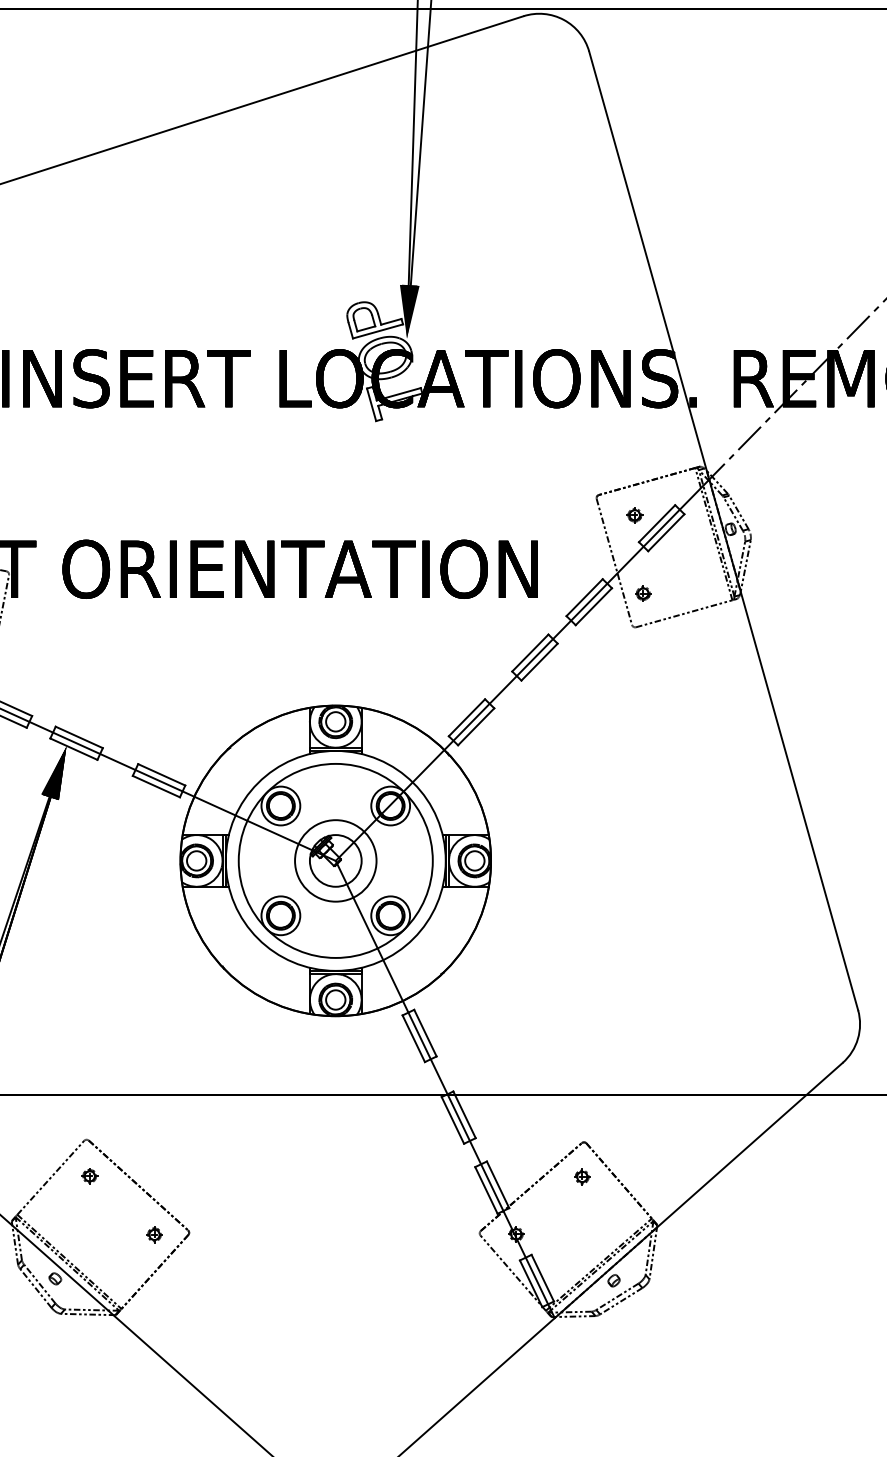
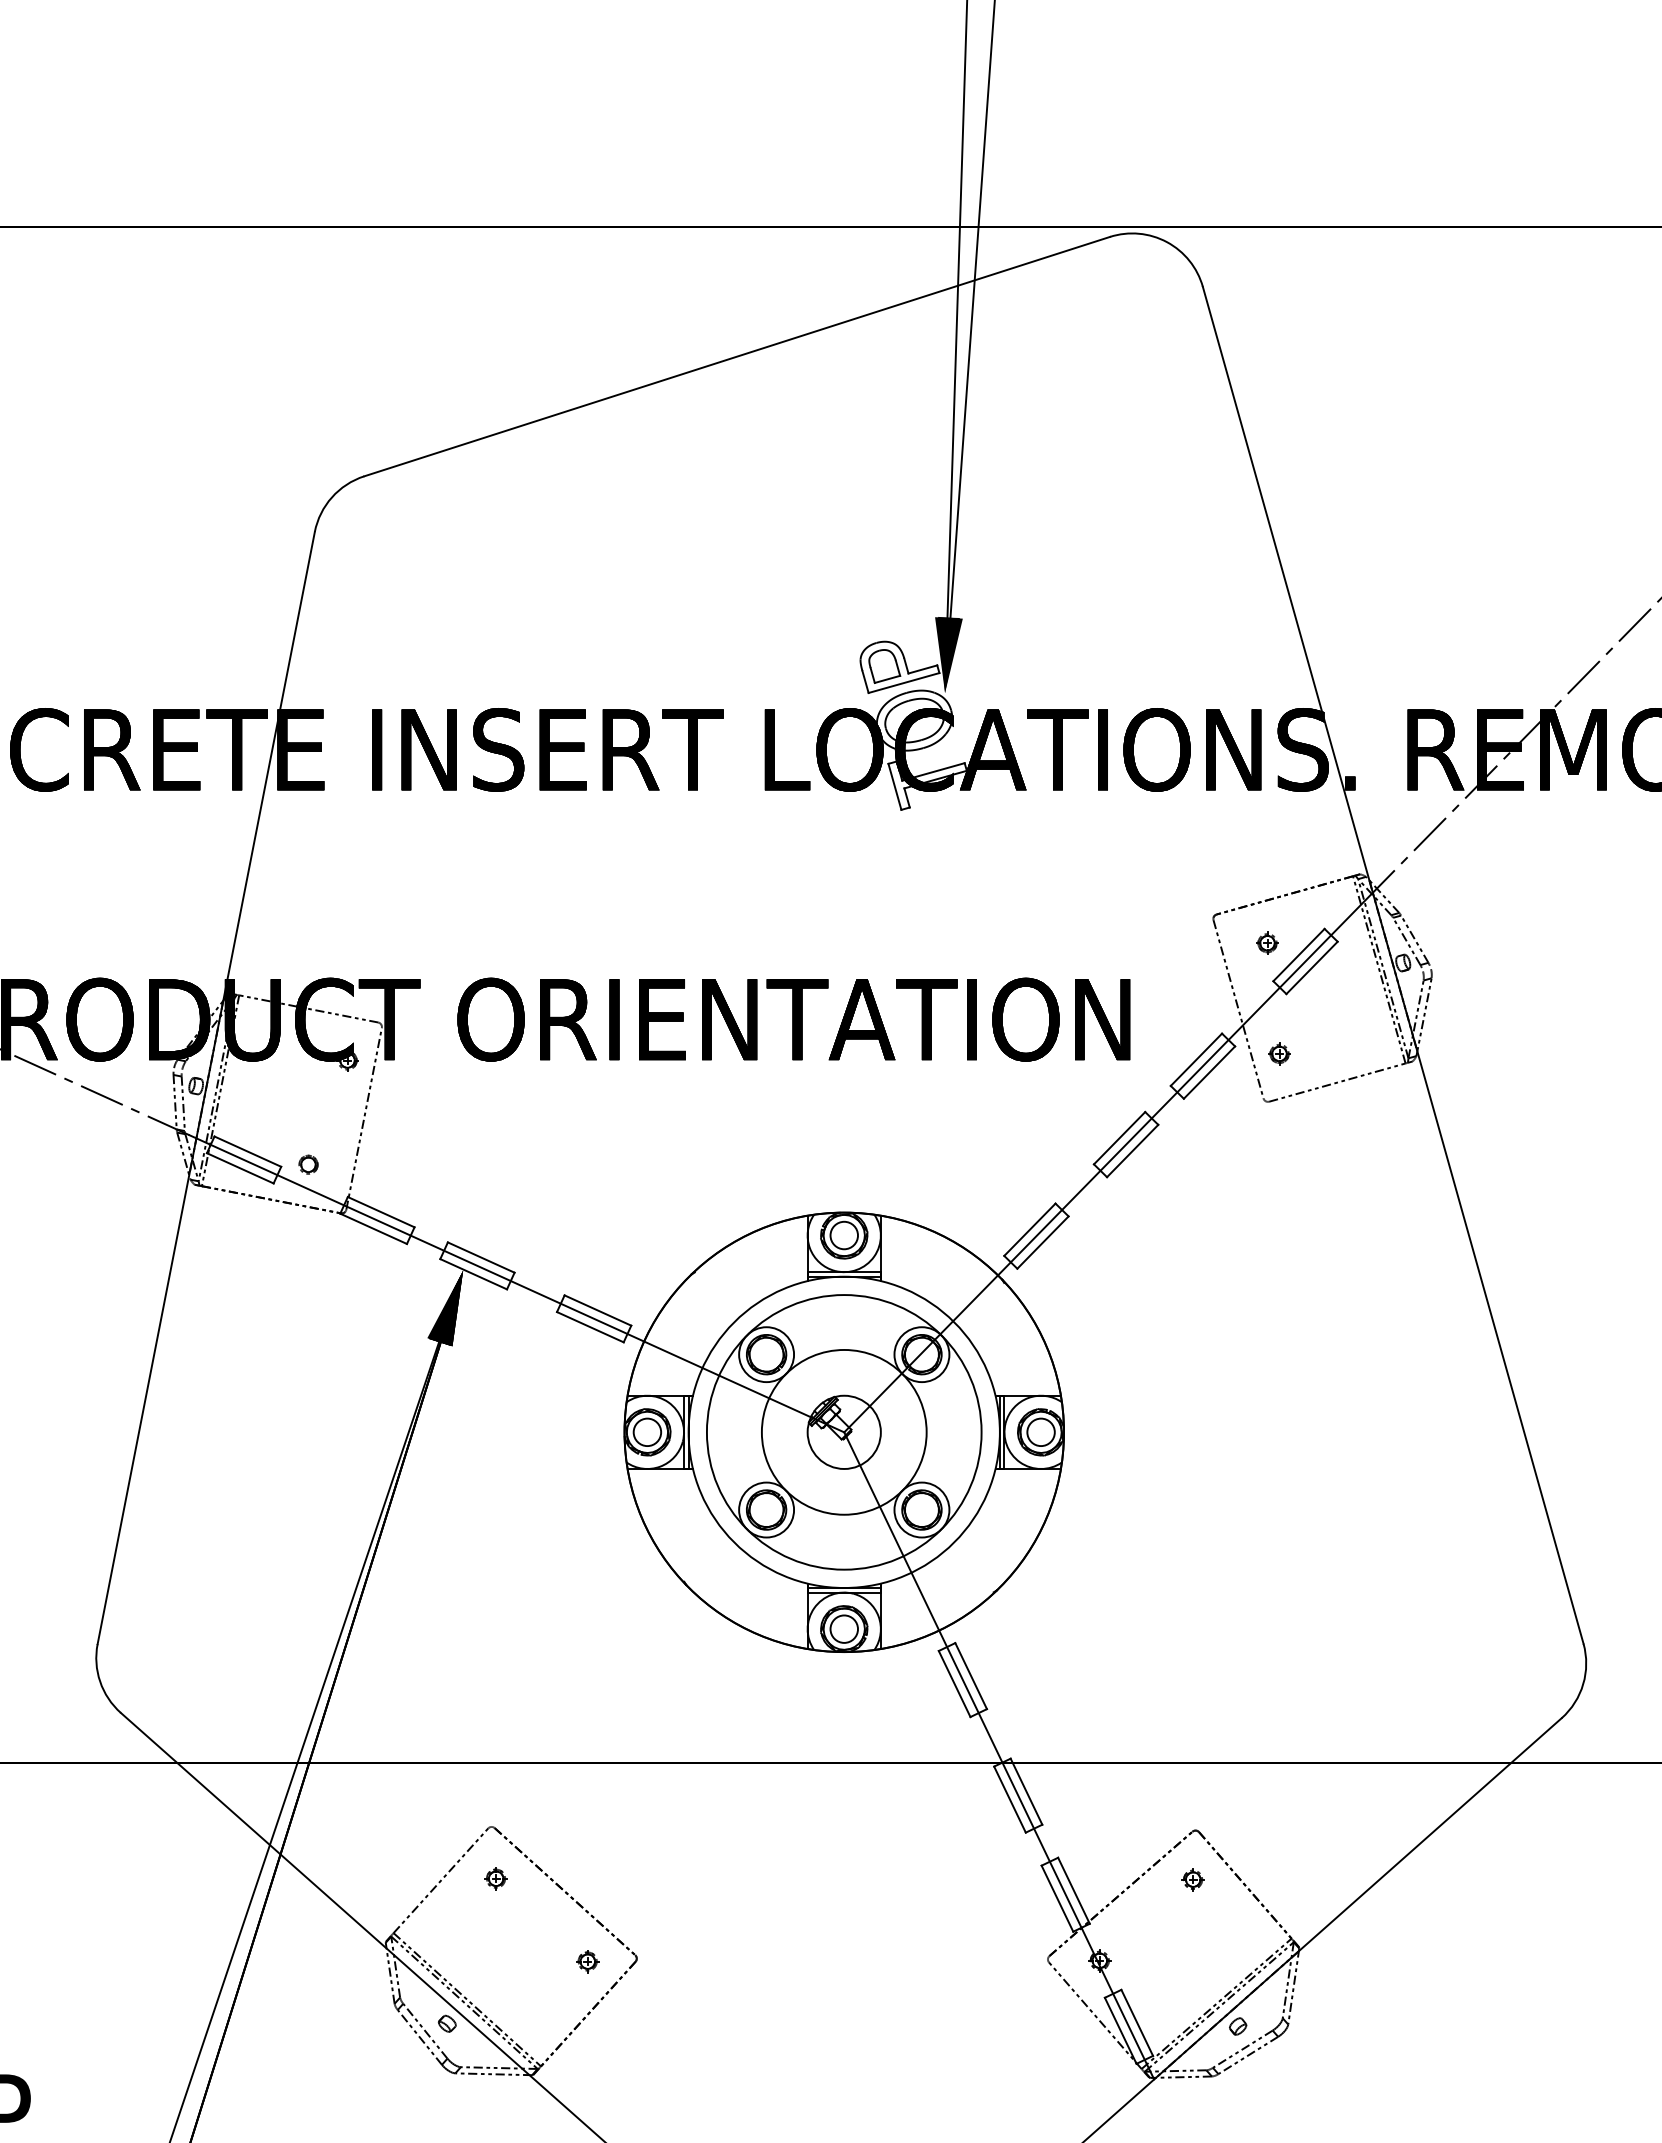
circle: (335, 860) -> (843, 1431), size x1.43

